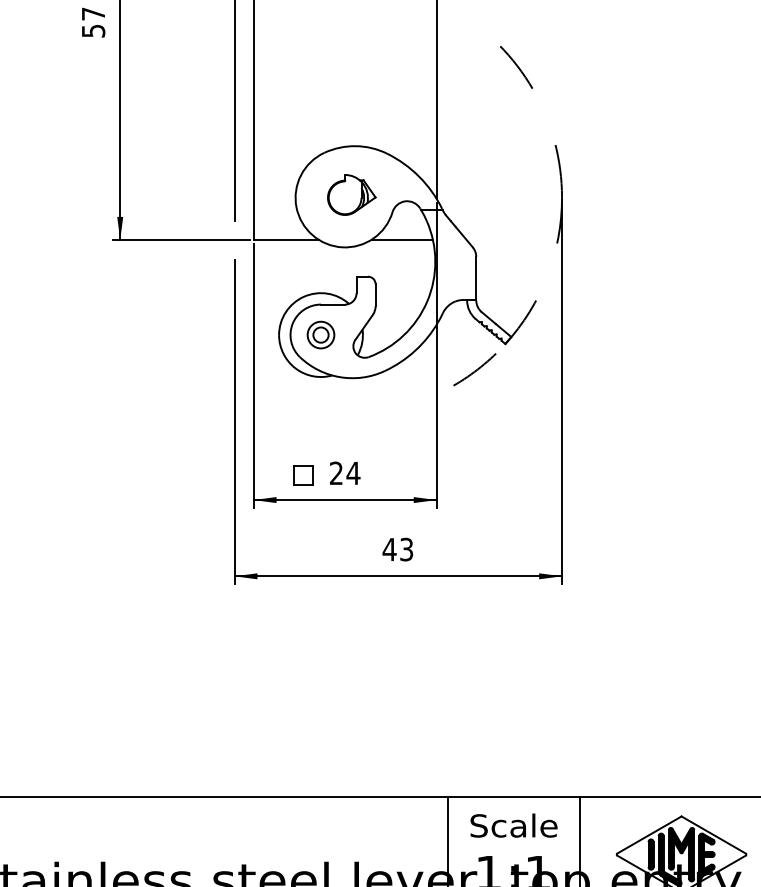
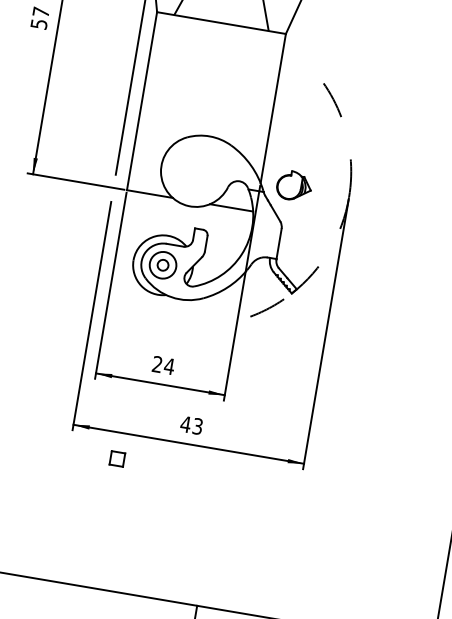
part: (351, 194) -> (294, 185), moved
circle: (320, 334) -> (162, 264), size x1.4
part: (303, 475) -> (117, 459), moved

